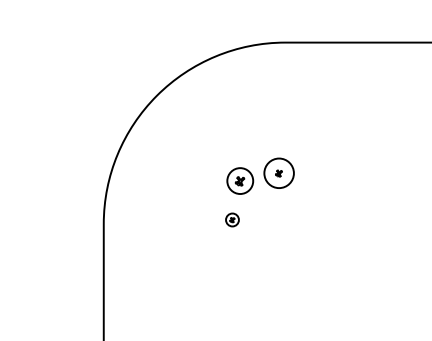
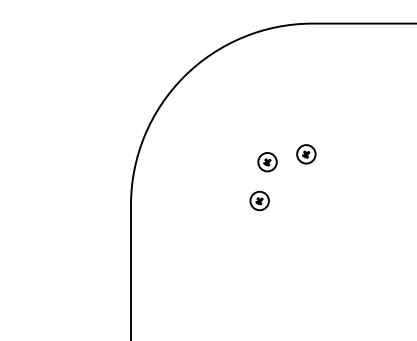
circle: (278, 173) -> (305, 154), size x0.62
part: (240, 181) -> (267, 162), size x0.71
part: (232, 219) -> (259, 200), size x1.43

